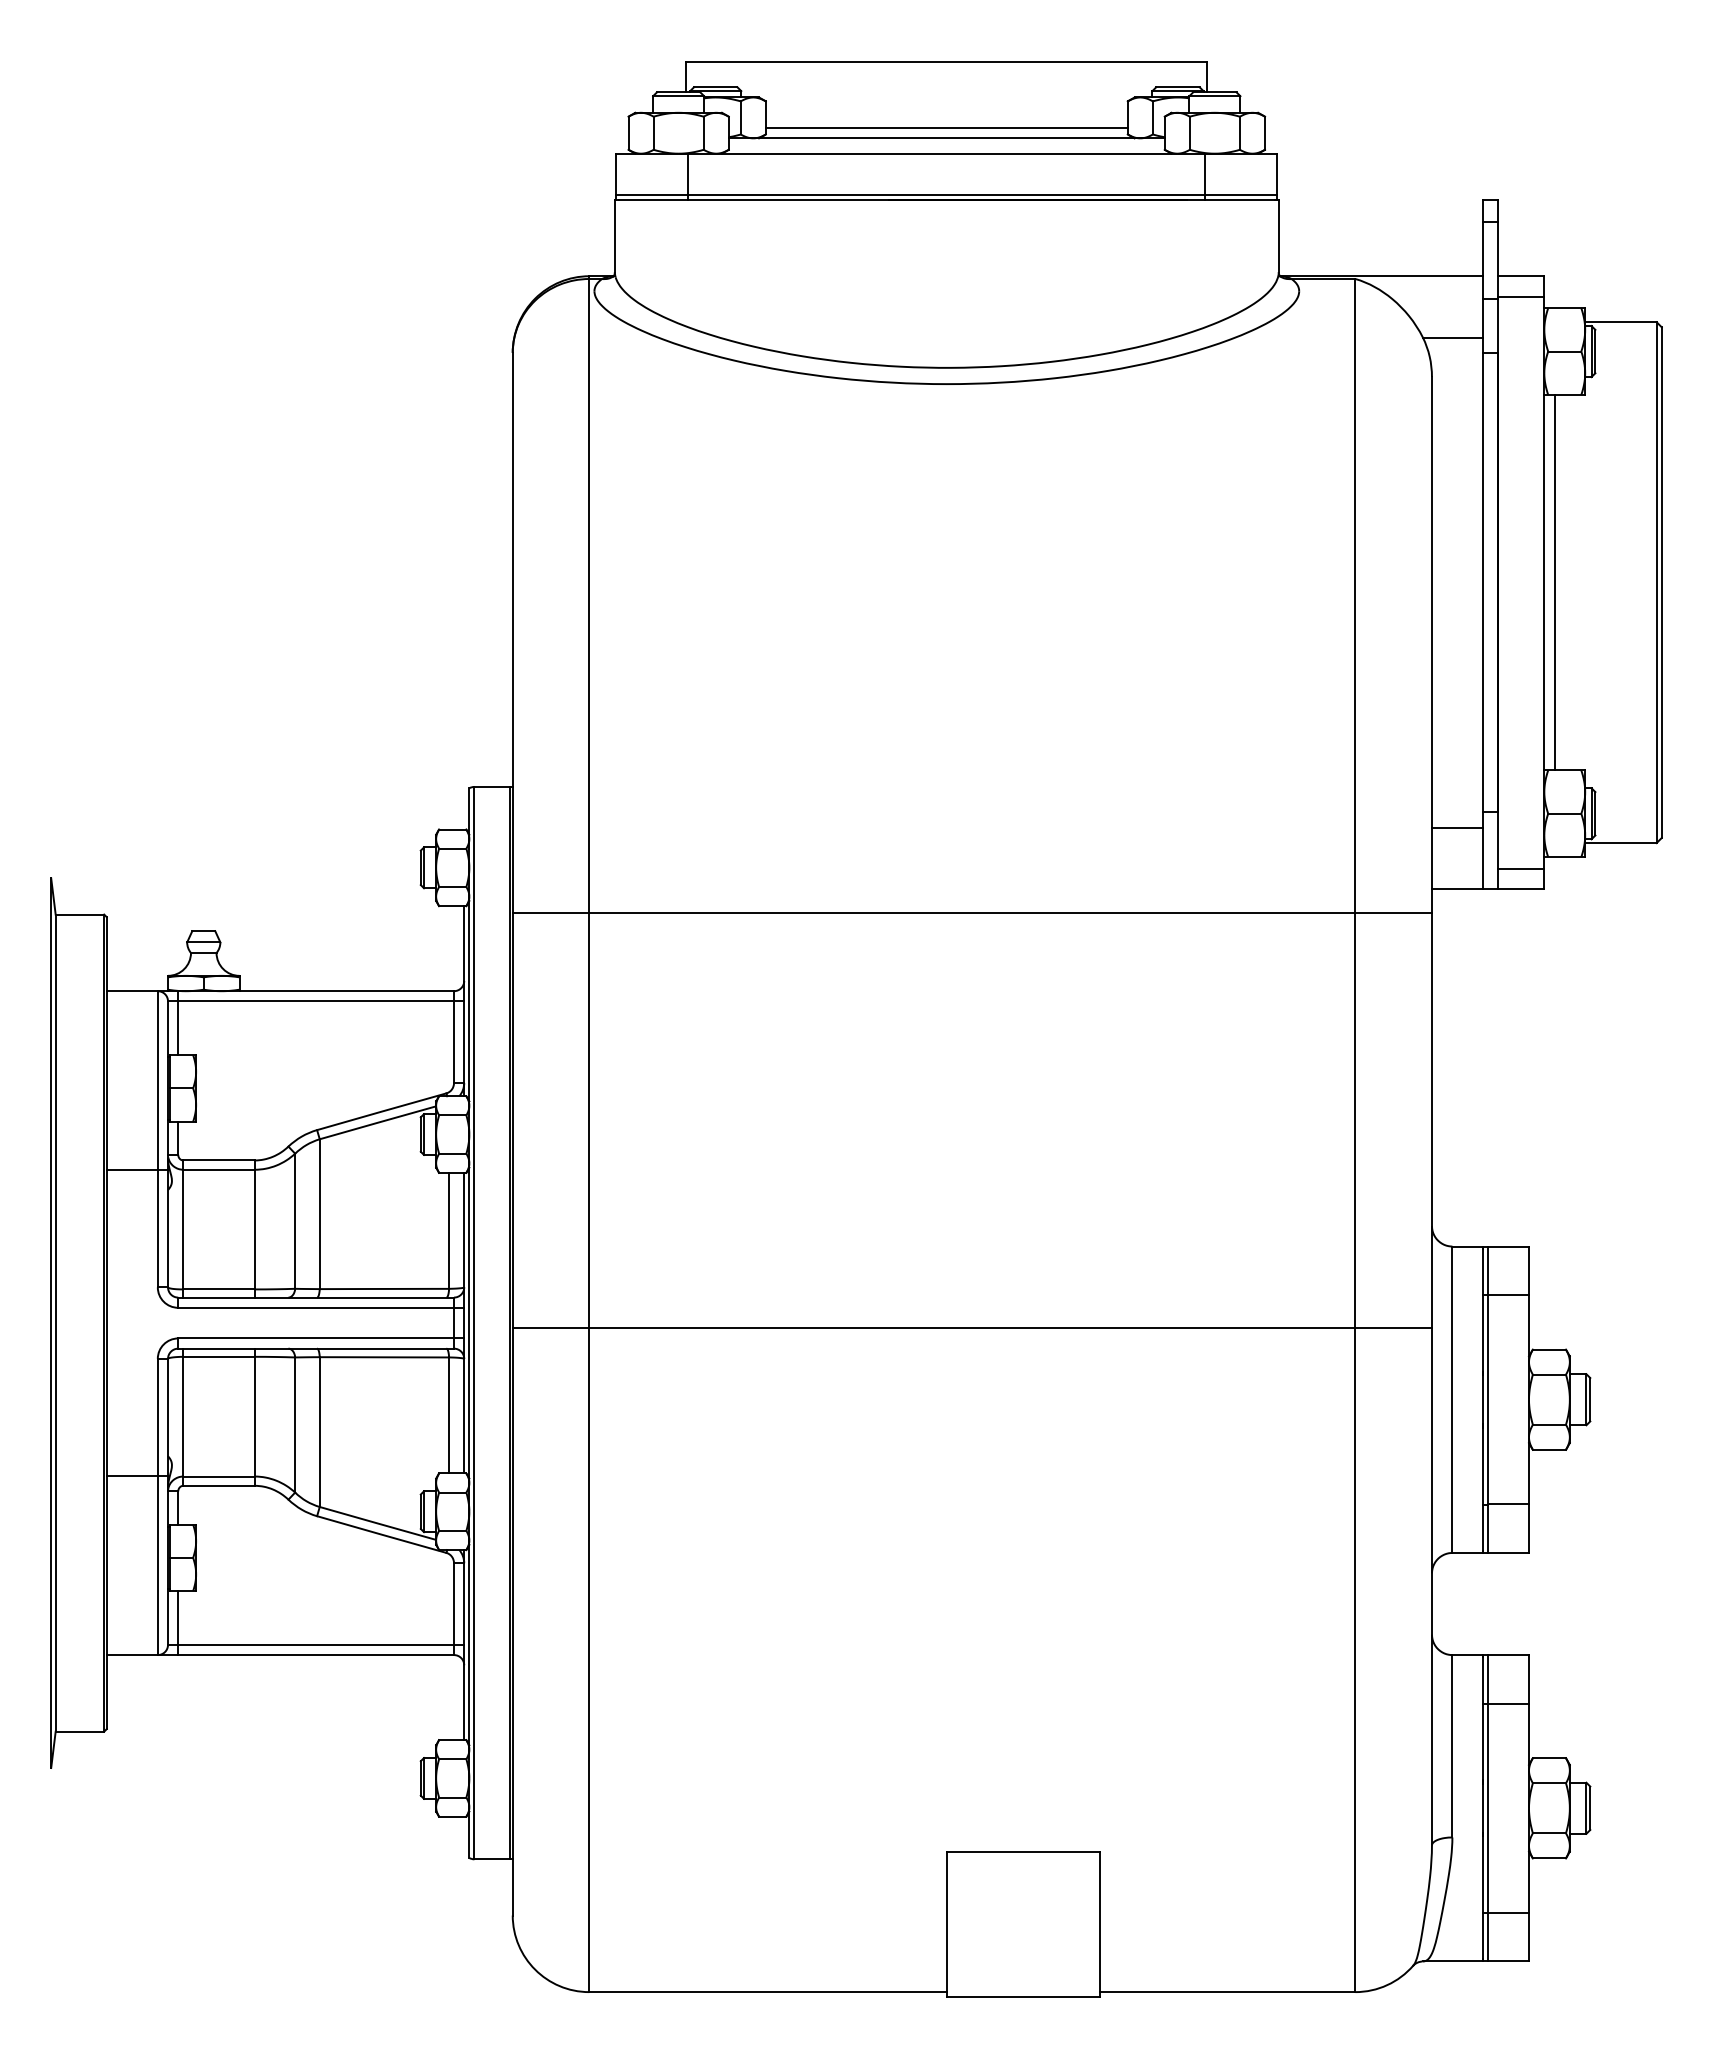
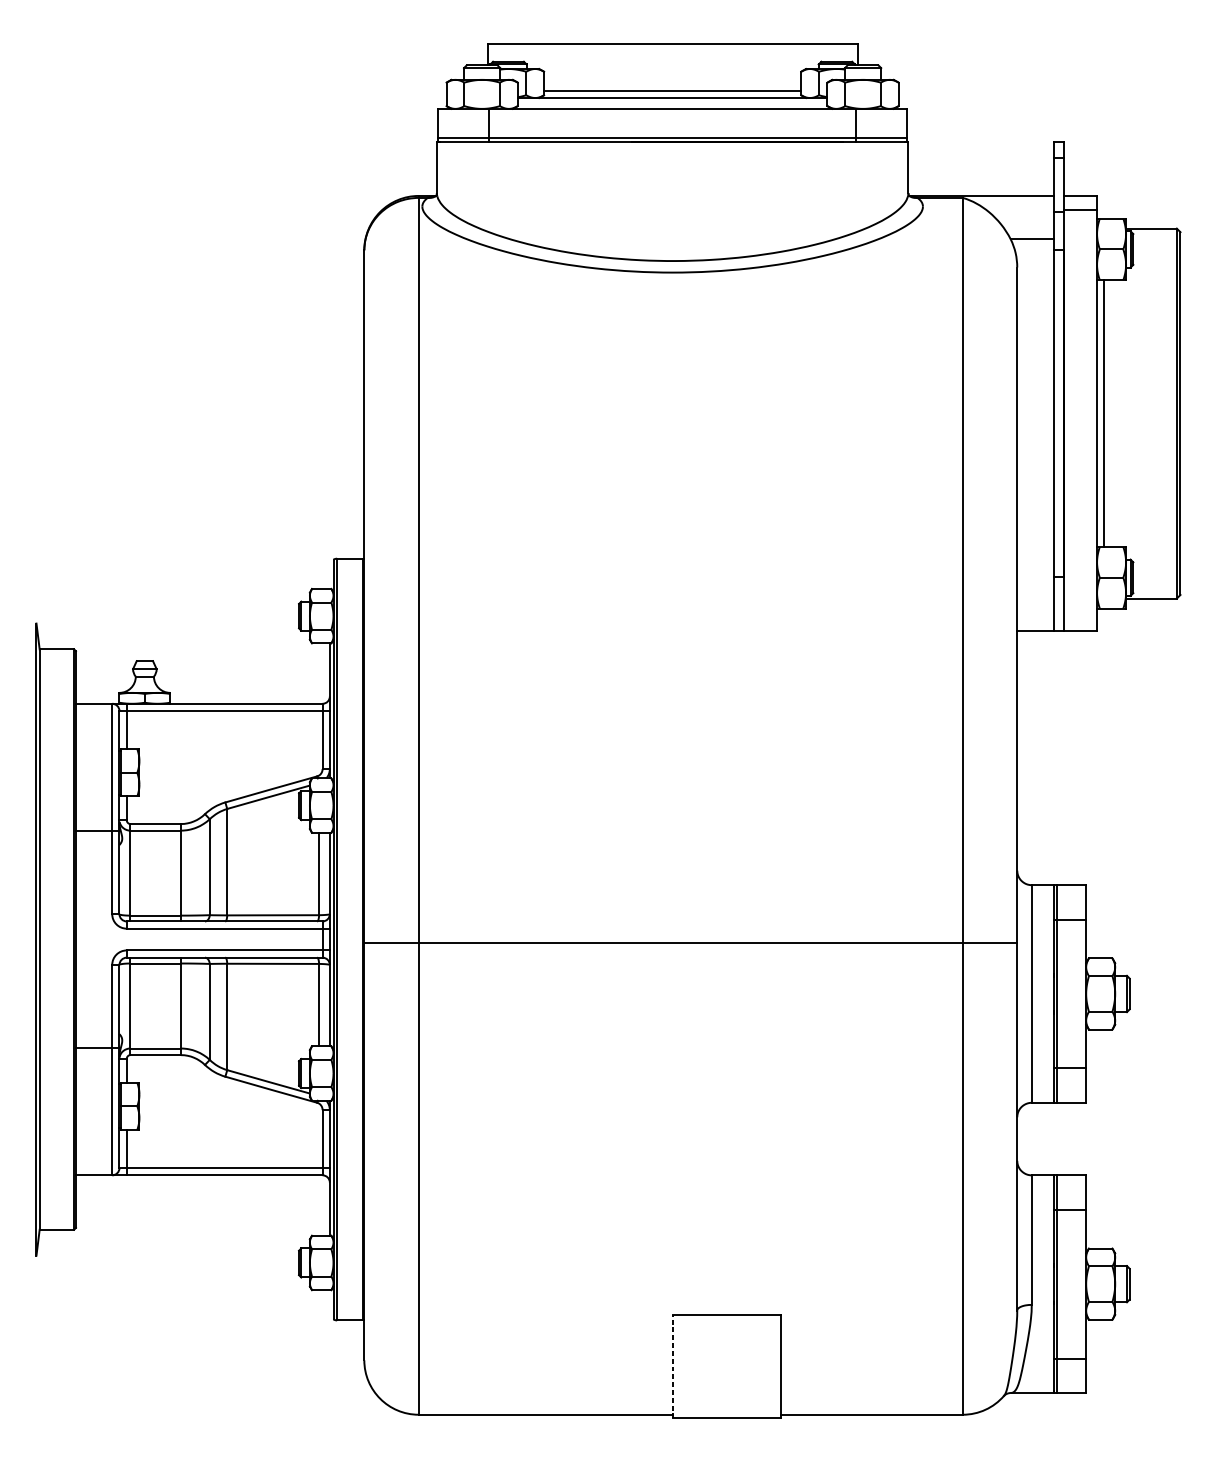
line: (1457, 827) -> (1035, 587), removed
line: (1521, 868) -> (1080, 616), removed
line: (971, 913) -> (690, 648), removed
line: (946, 1924) -> (672, 1366), solid -> dashed

